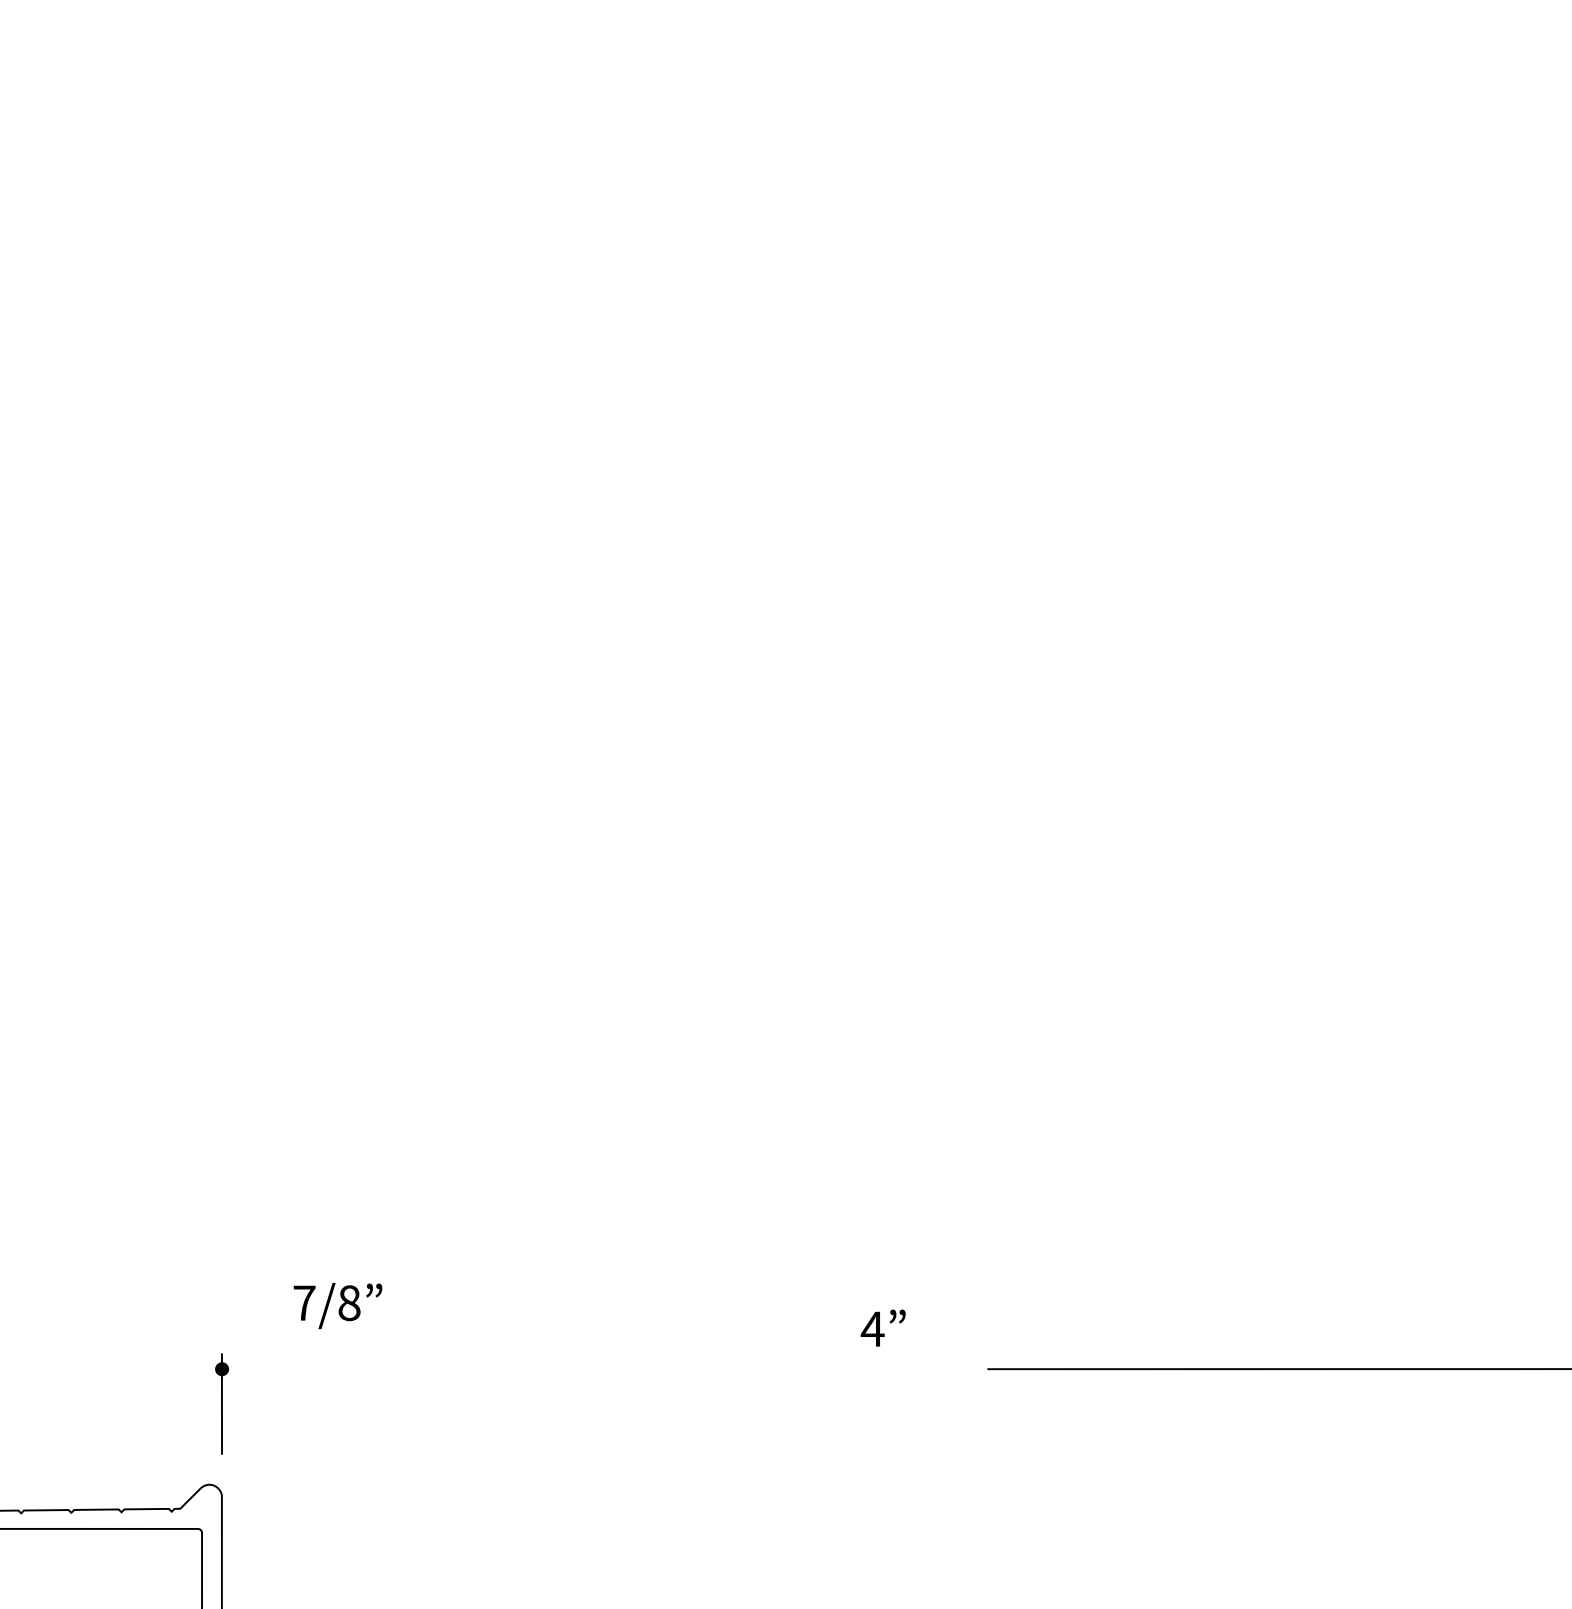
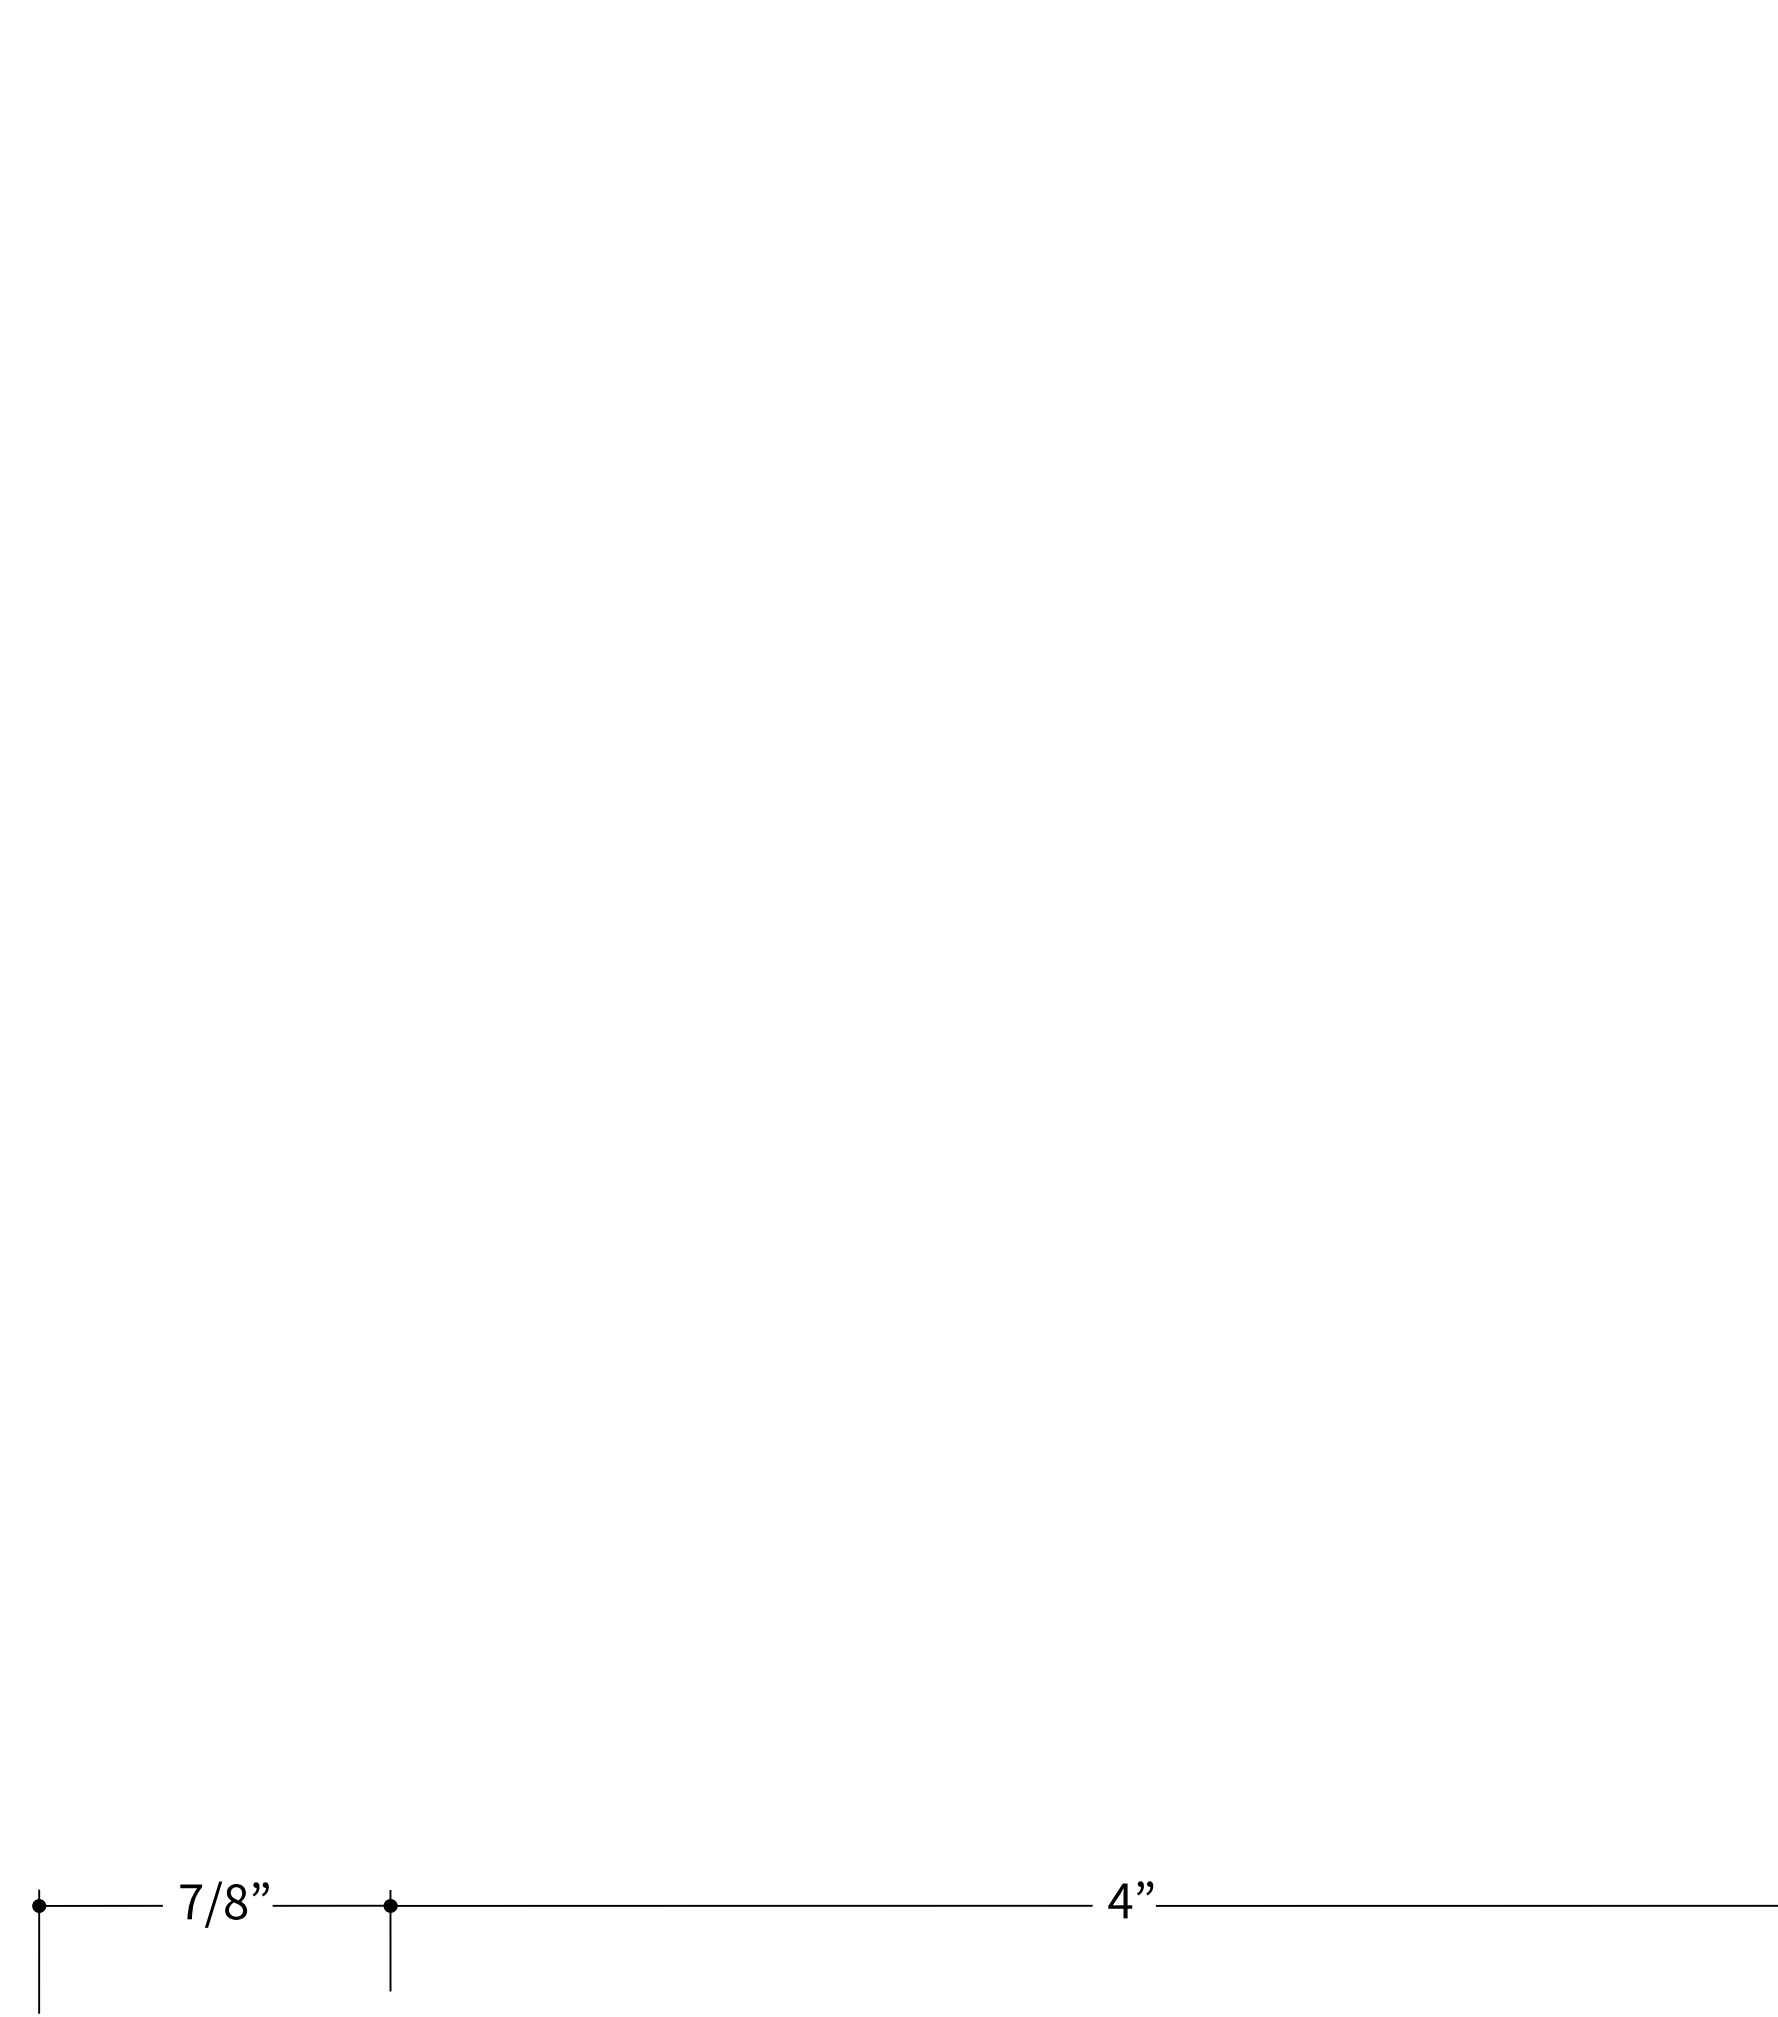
text: (337, 1305) -> (224, 1904), moved
text: (882, 1327) -> (1130, 1899), moved
line: (160, 1368) -> (329, 1905), added
line: (573, 1368) -> (742, 1905), added

